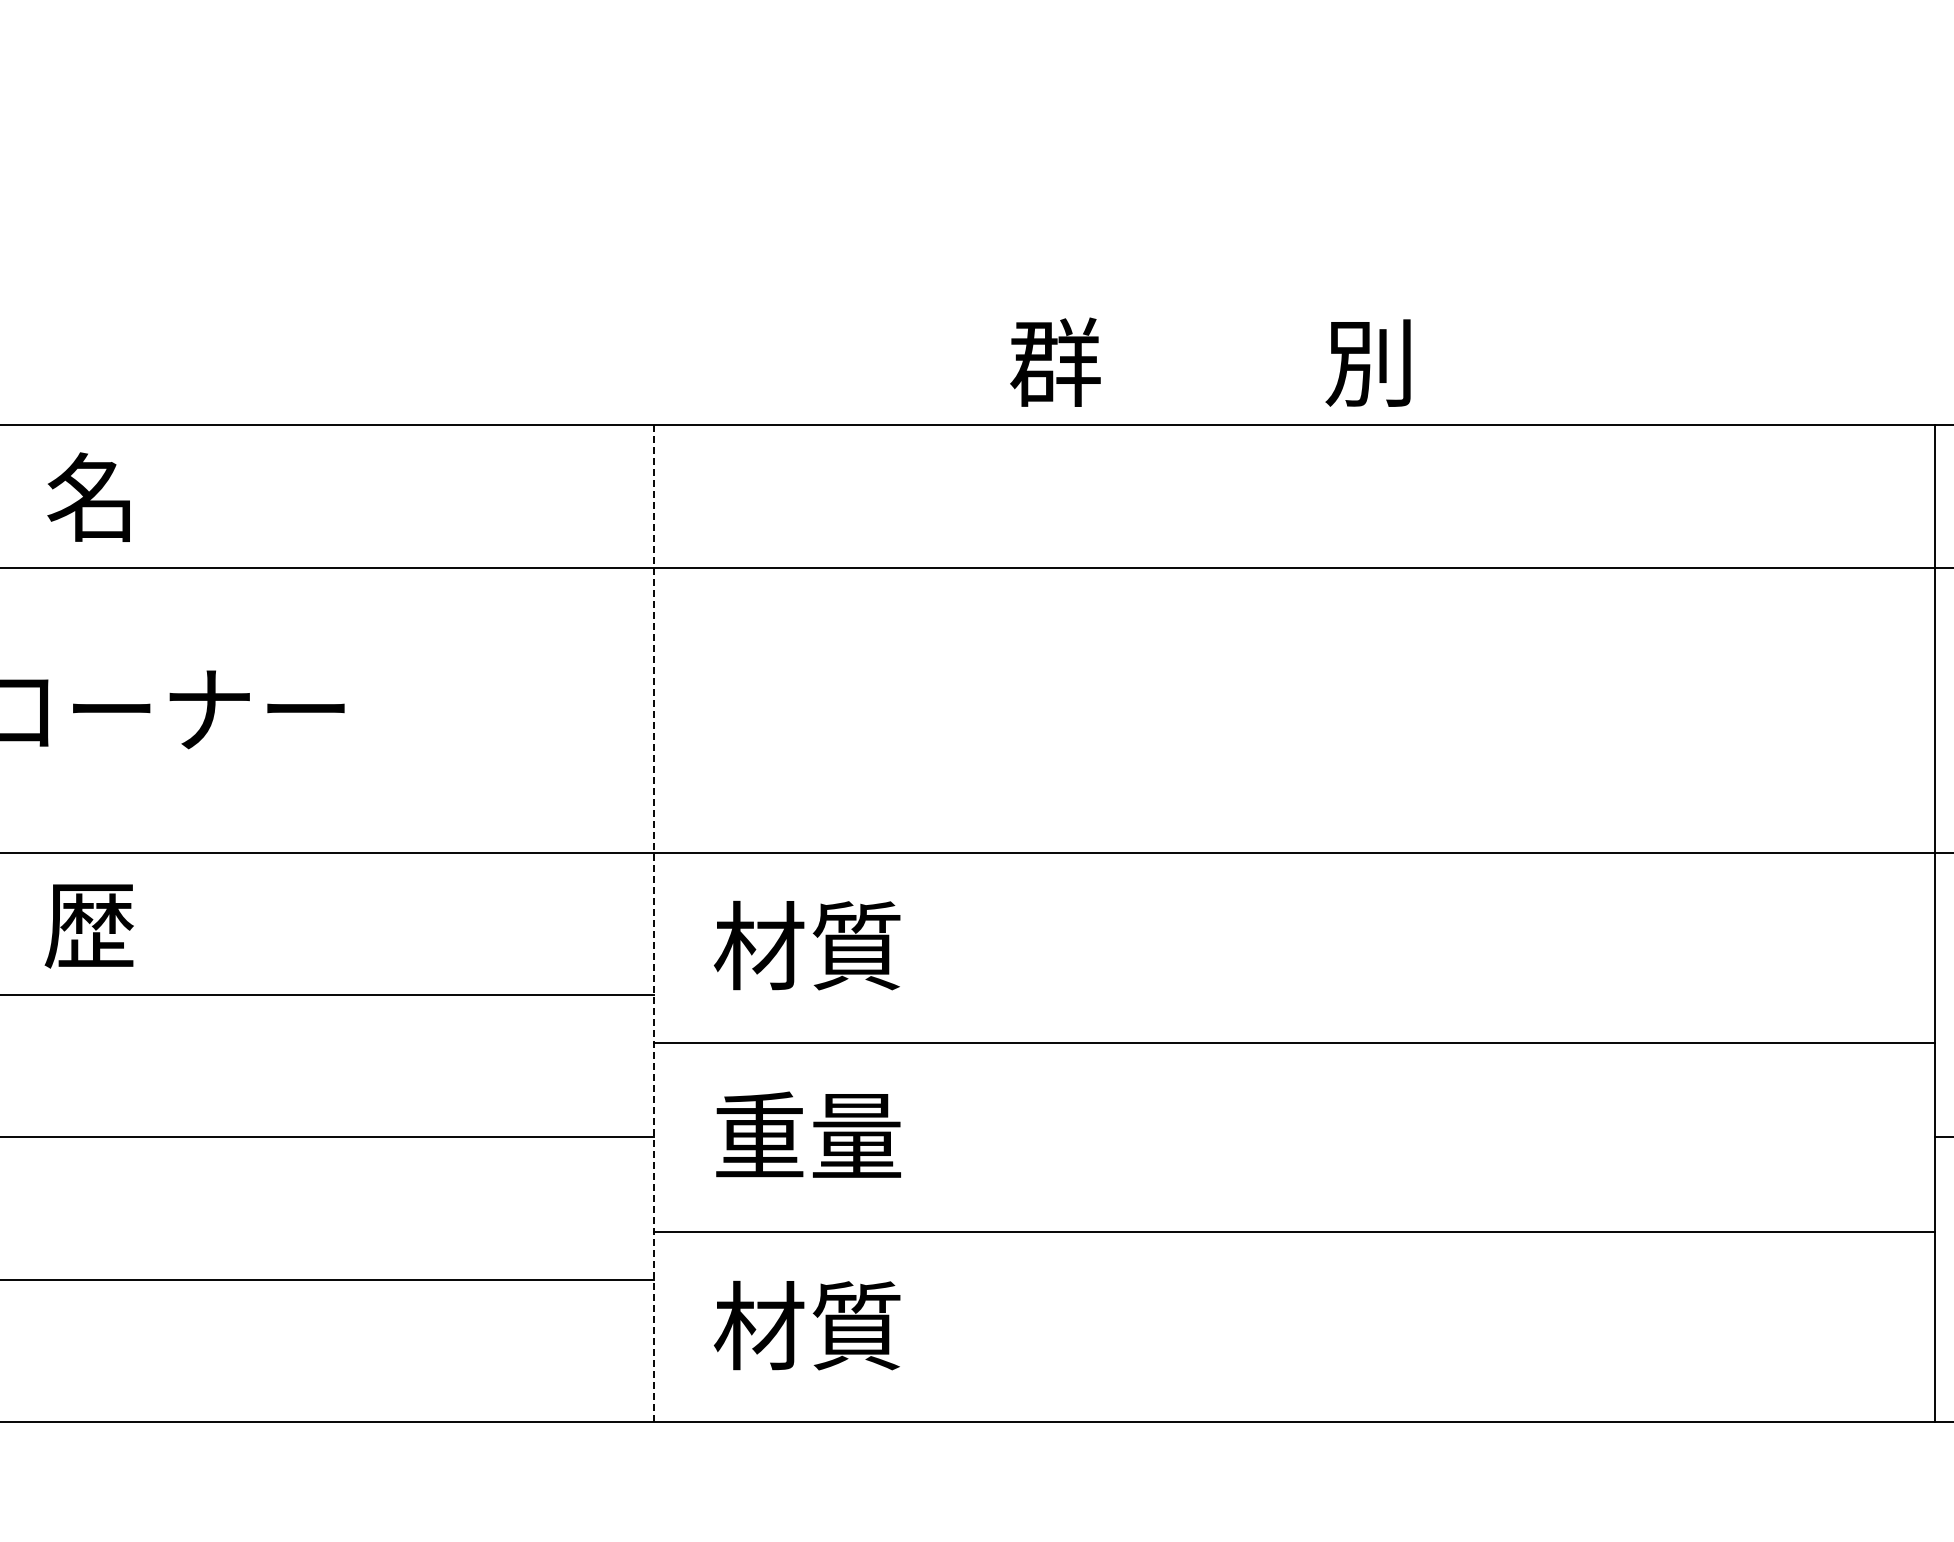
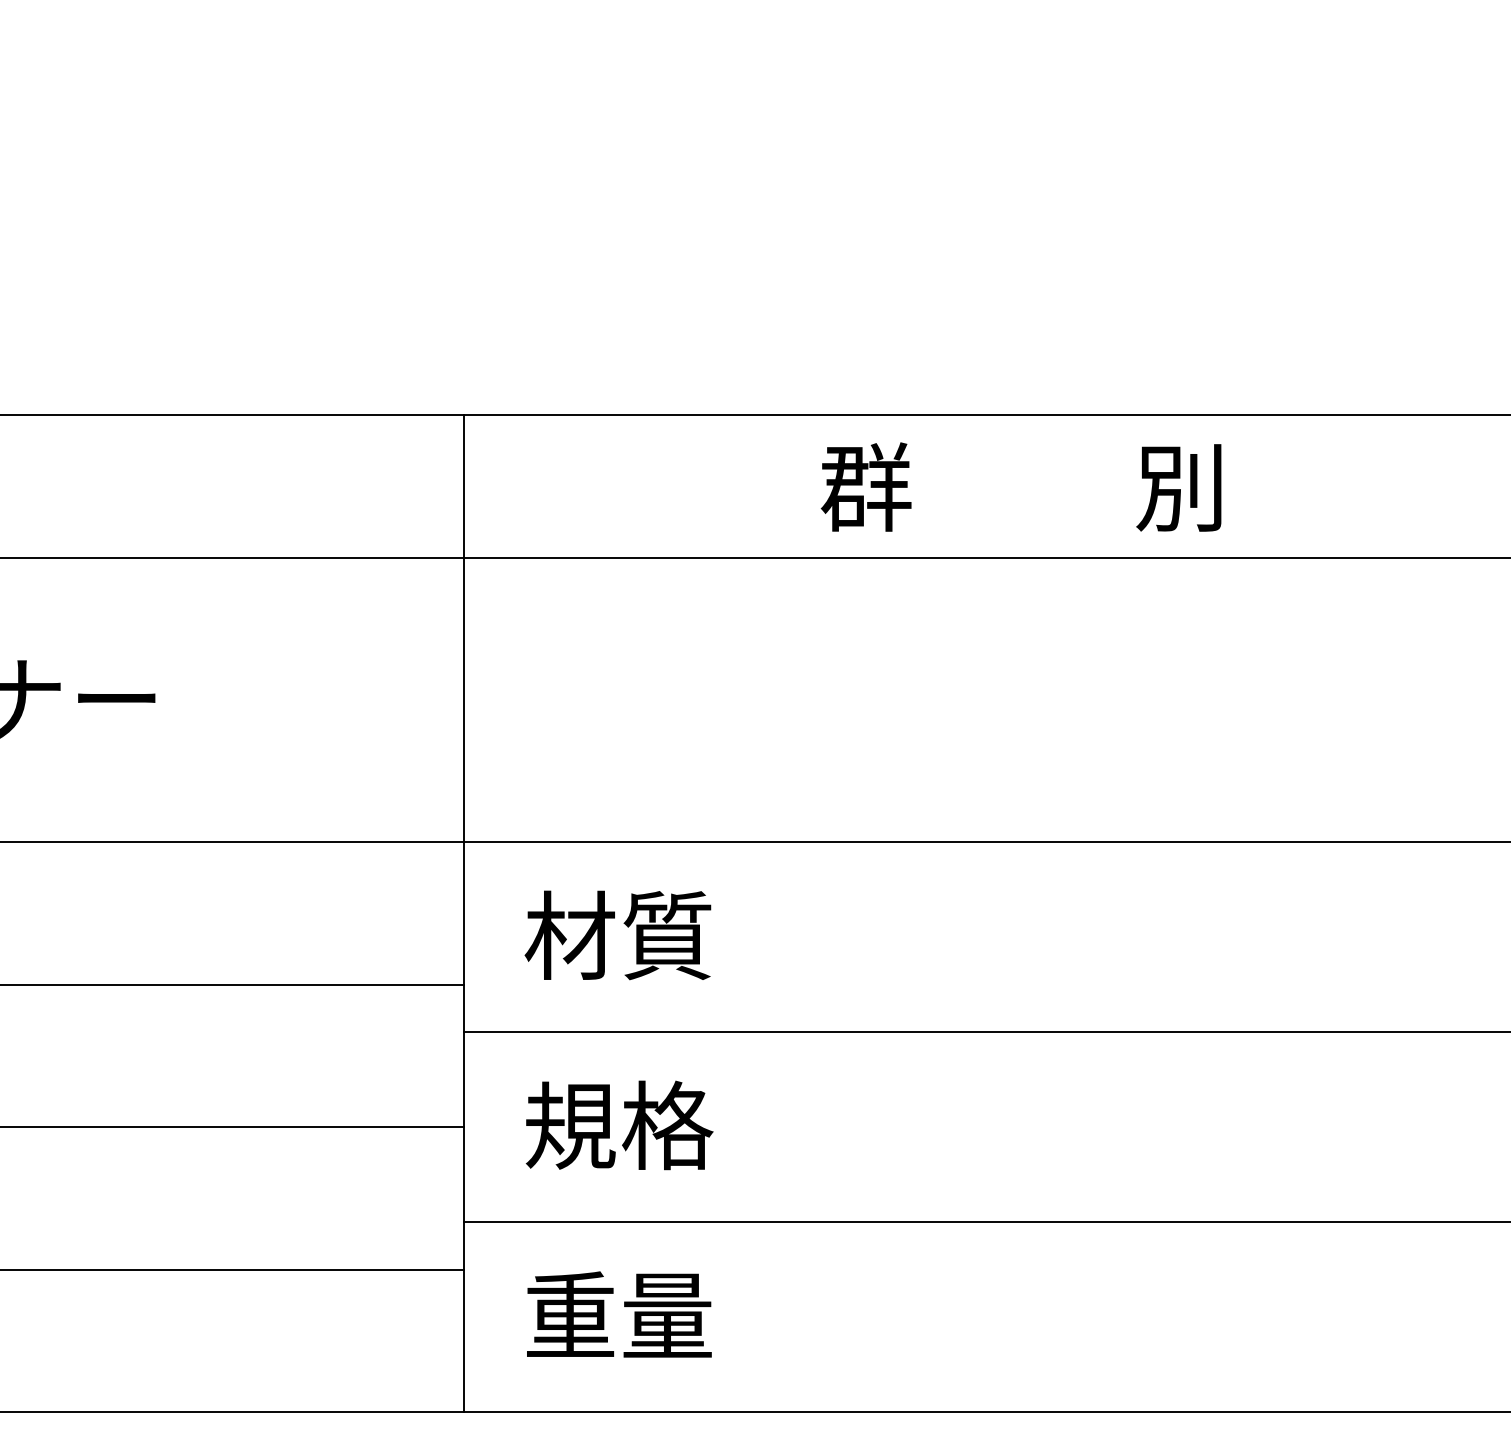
text: (1210, 361) -> (1021, 486), moved
line: (653, 924) -> (464, 914), dashed -> solid
text: (808, 1135) -> (619, 1125), 重量 -> 規格
text: (807, 1325) -> (618, 1315), 材質 -> 重量

